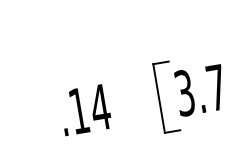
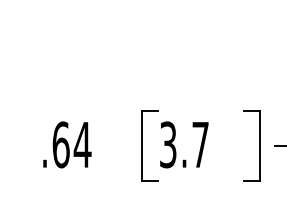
text: (78, 110) -> (60, 144), .14 -> .64

